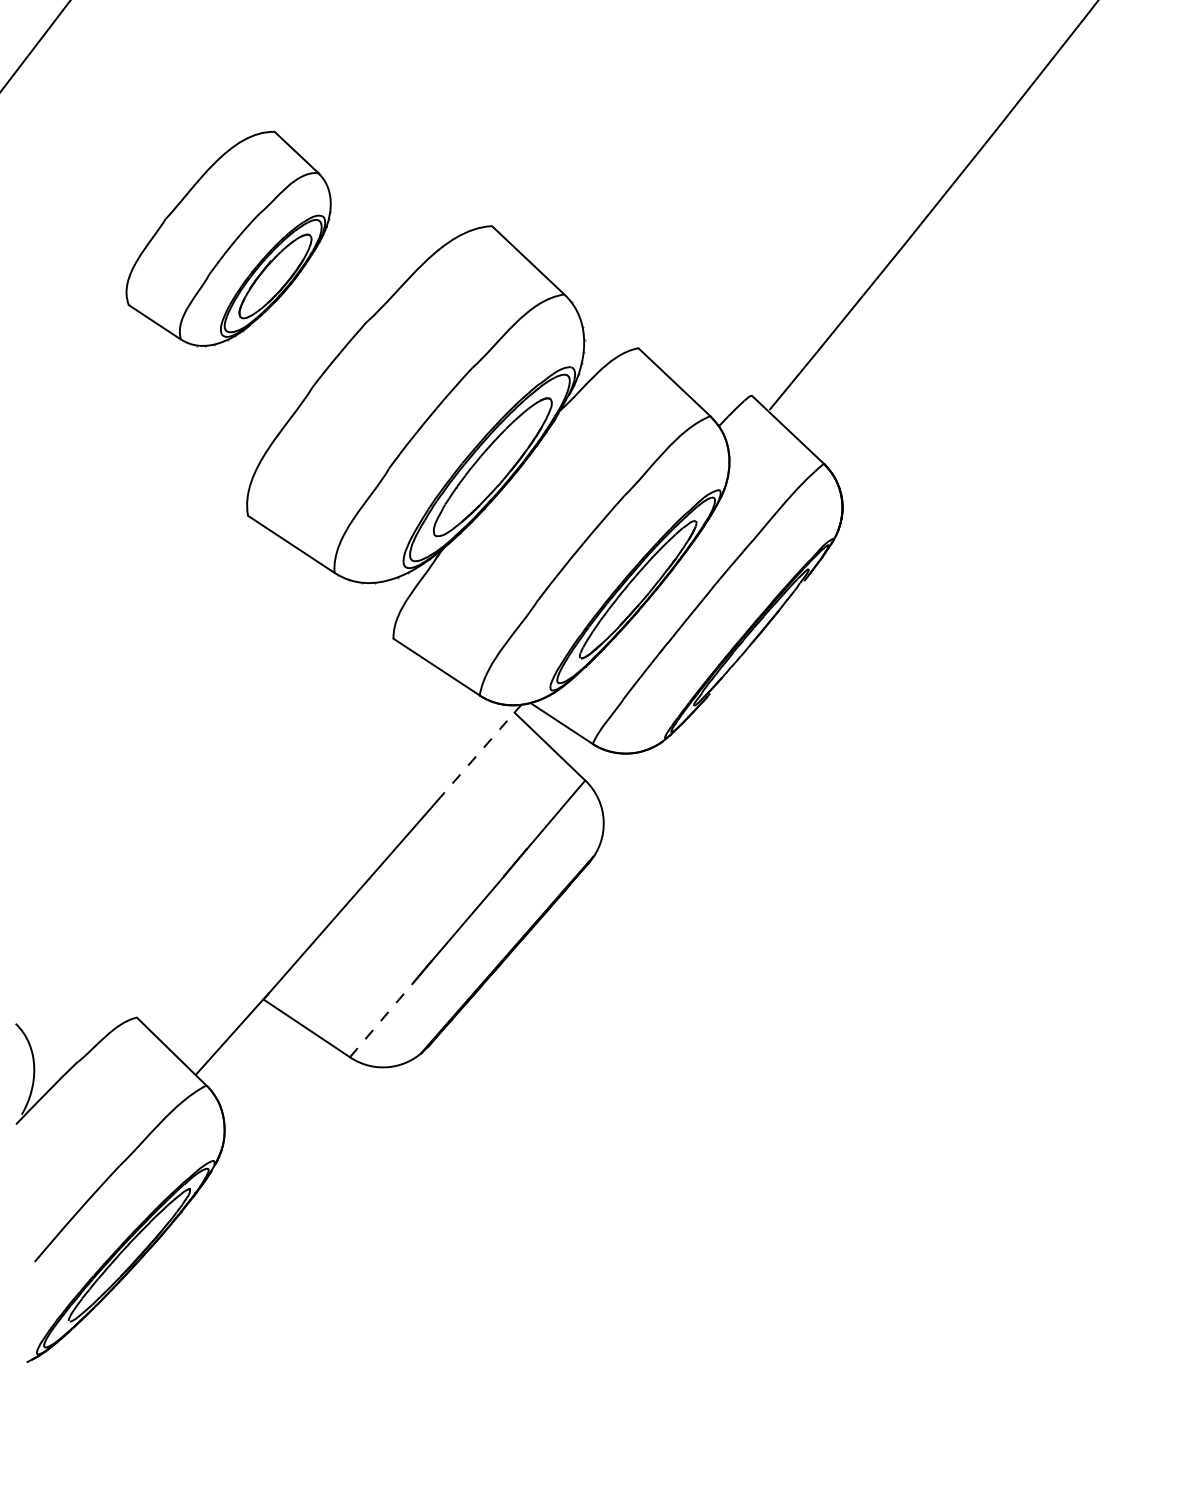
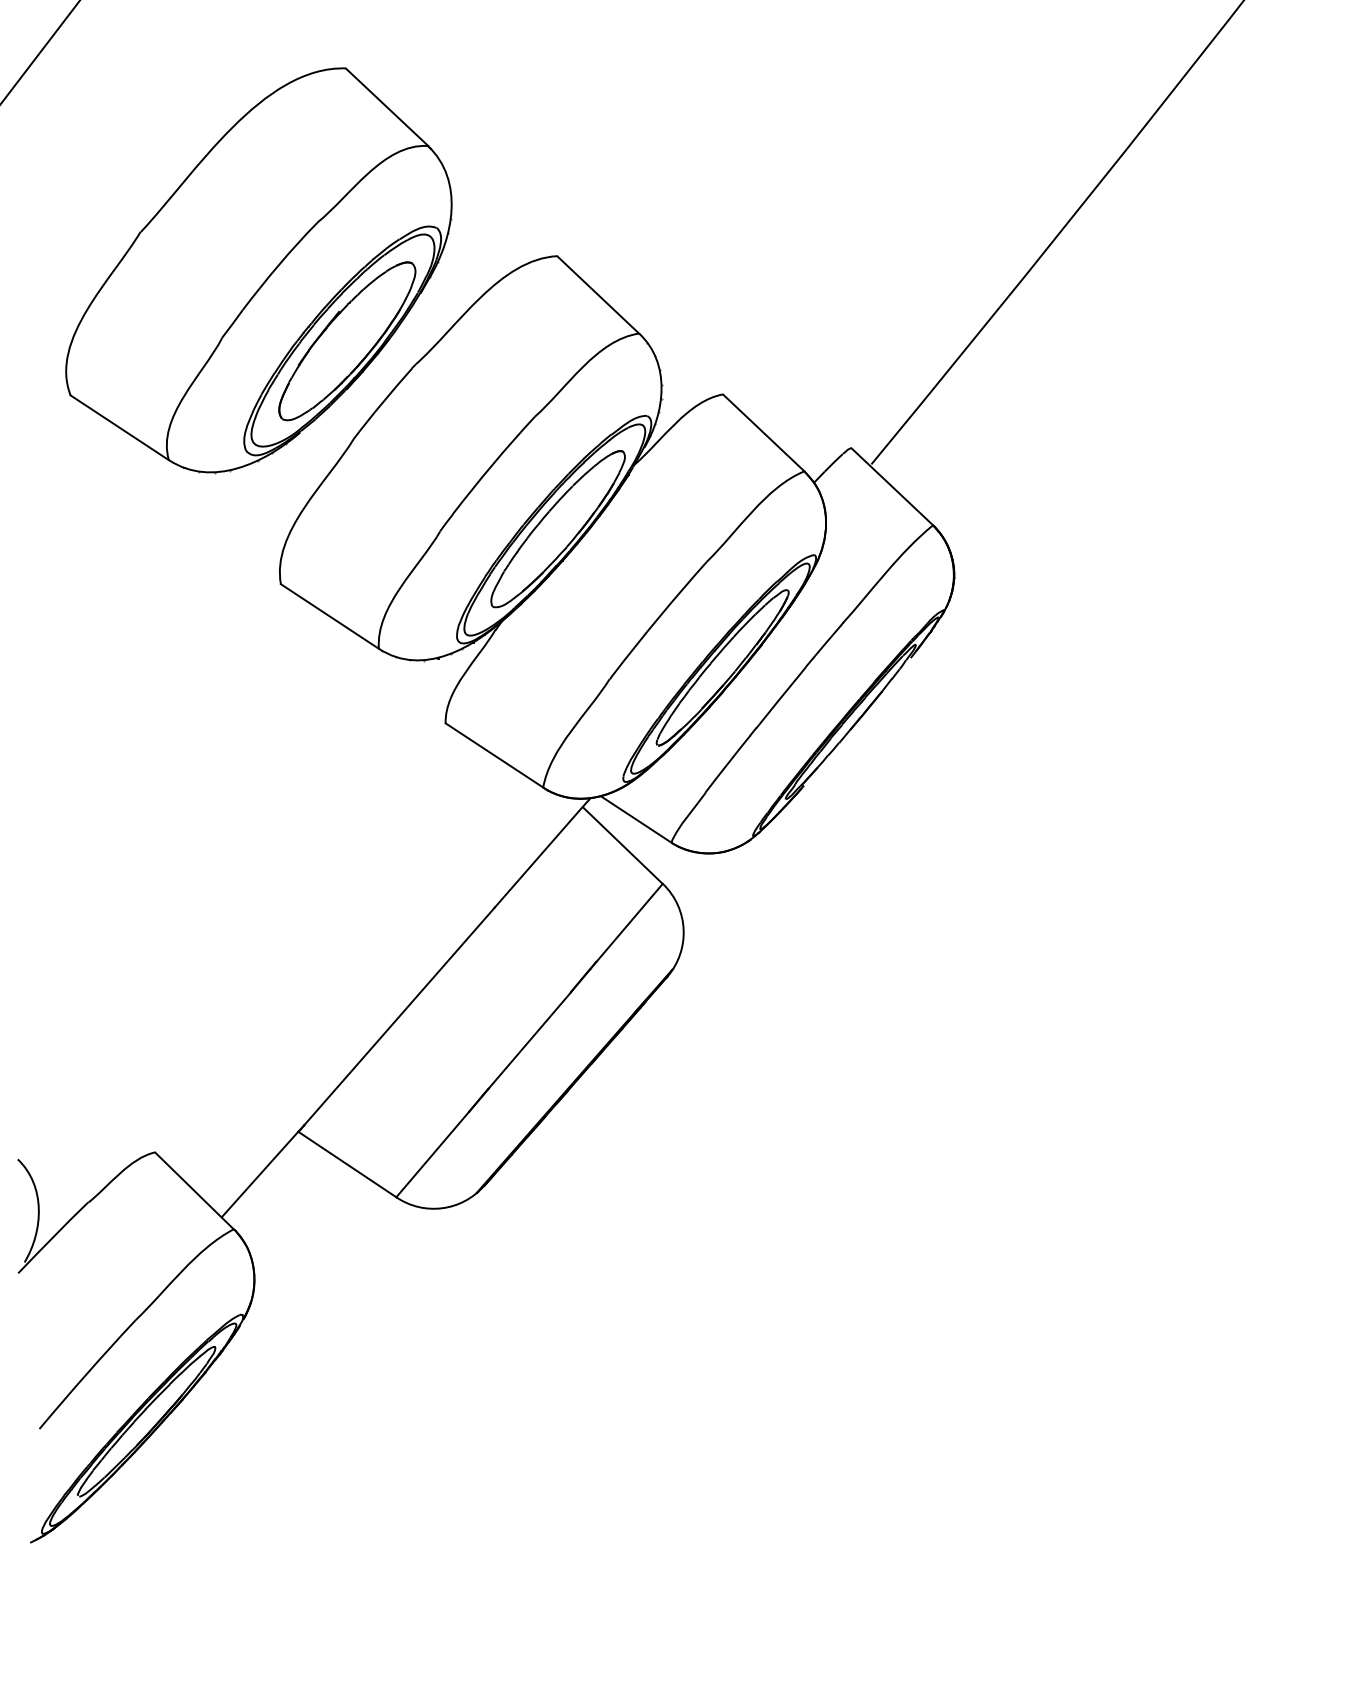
part: (228, 238) -> (258, 270), size x1.67
line: (475, 757) -> (538, 857), dashed -> solid
line: (382, 1019) -> (433, 1154), dashed -> solid

